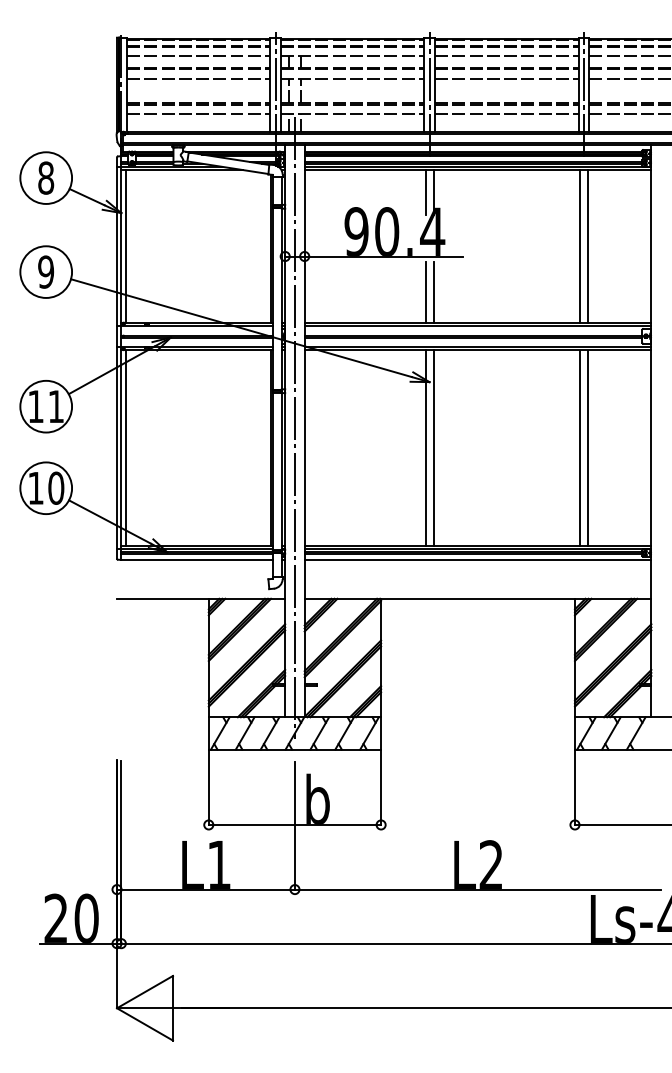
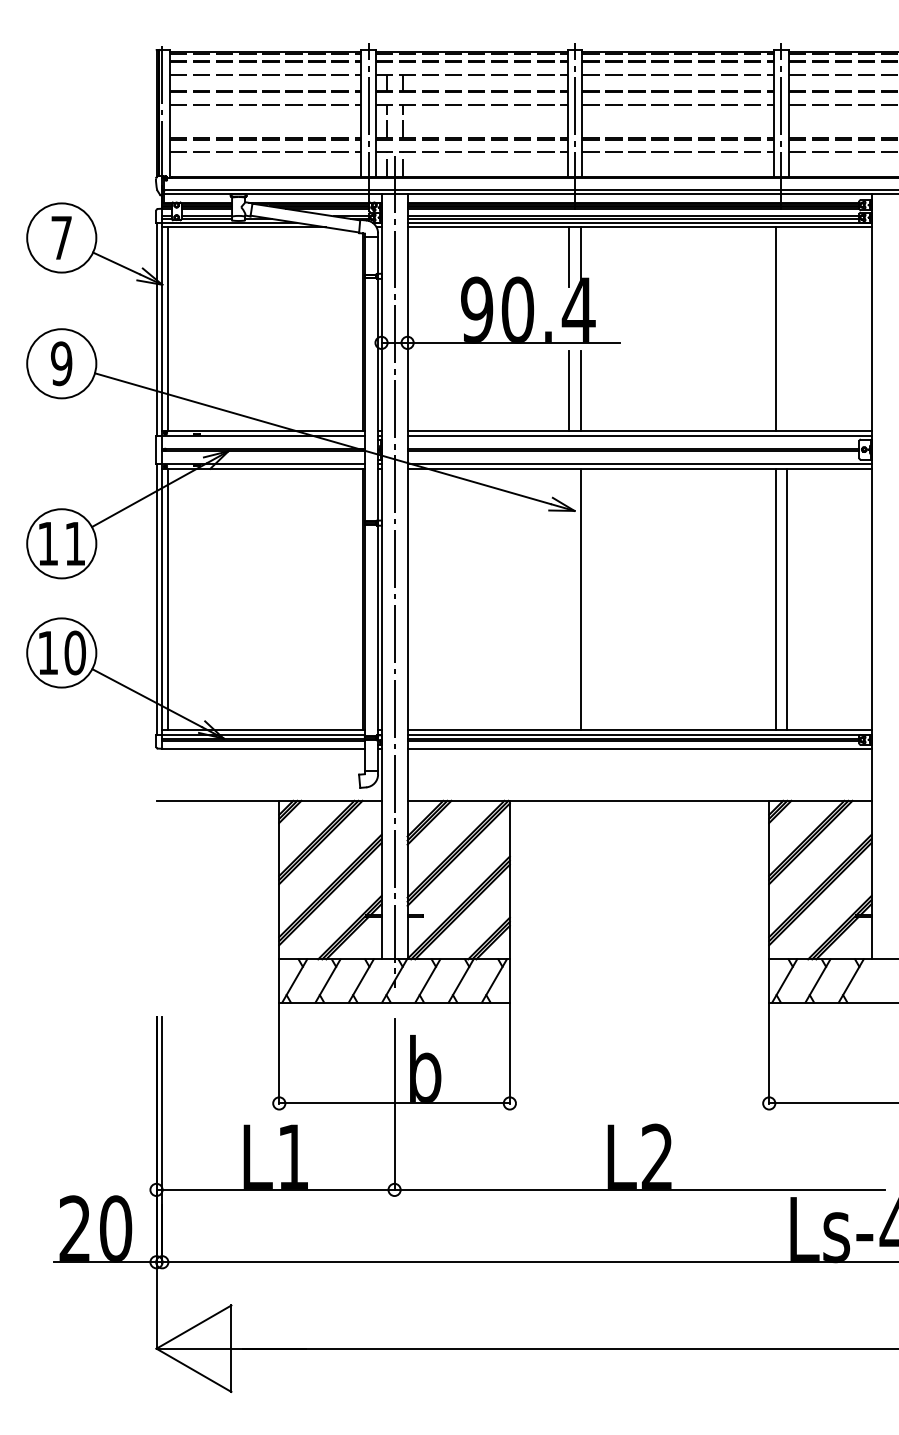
text: (46, 177) -> (61, 237), 8 -> 7
line: (588, 246) -> (787, 329), removed
line: (425, 448) -> (569, 599), removed

